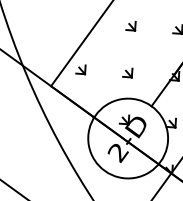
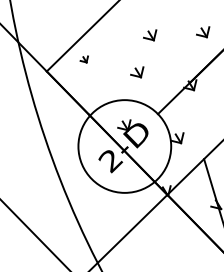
part: (131, 27) -> (150, 35), moved
part: (81, 70) -> (84, 59), size x0.6

